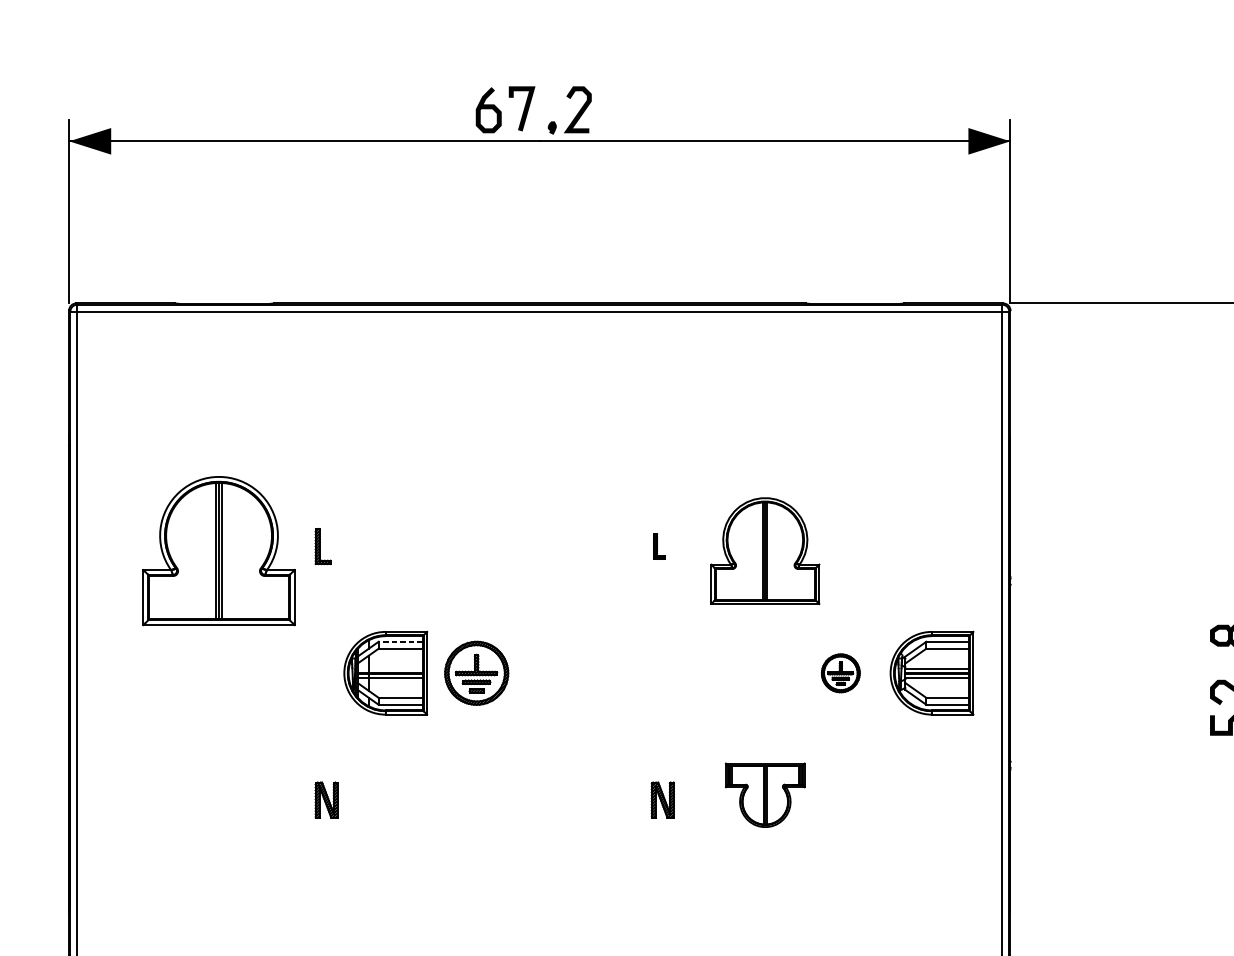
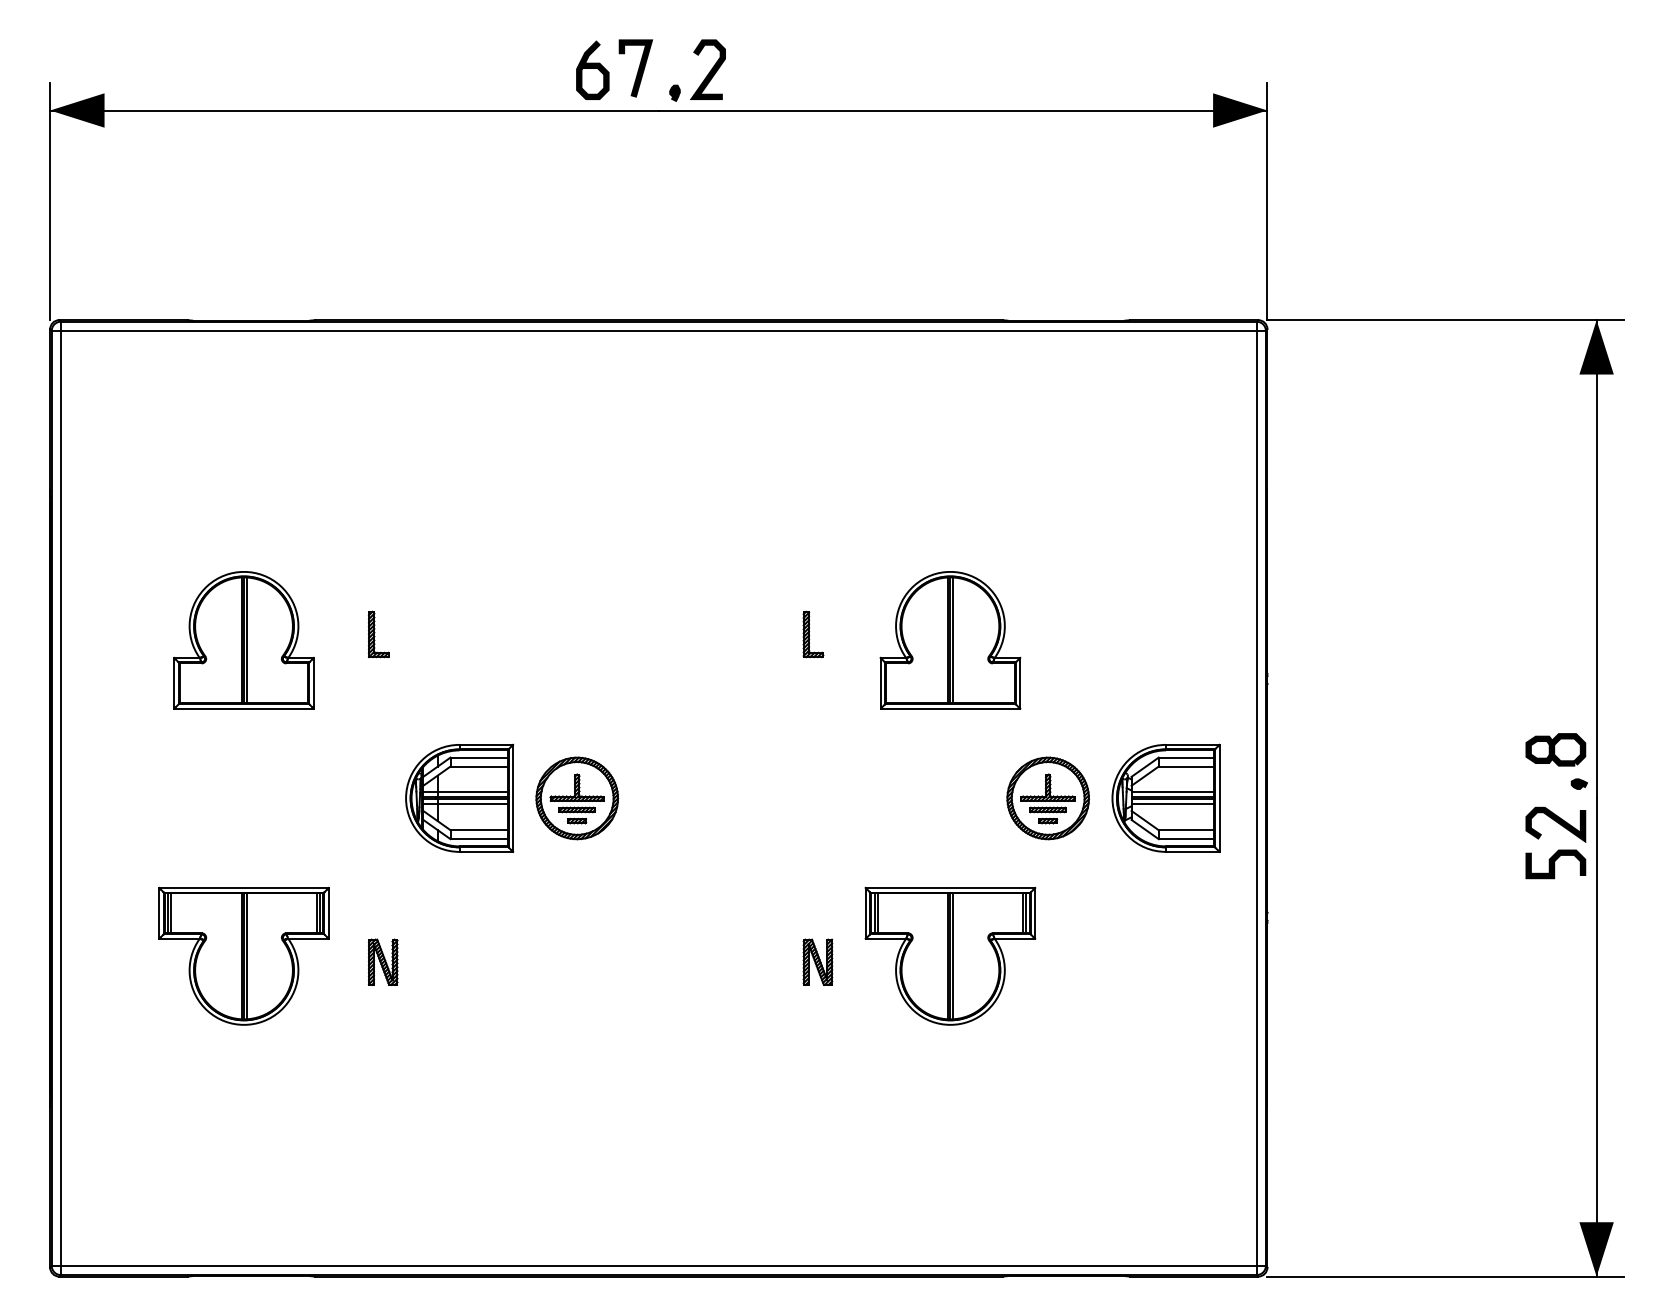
part: (659, 546) -> (813, 634), size x1.43
part: (218, 551) -> (243, 640), size x0.71
line: (401, 641) -> (479, 757), dashed -> solid
line: (390, 668) -> (465, 792), added
part: (840, 673) -> (1047, 798), size x1.67
part: (218, 794) -> (243, 955), added
part: (765, 794) -> (950, 955), size x1.67

